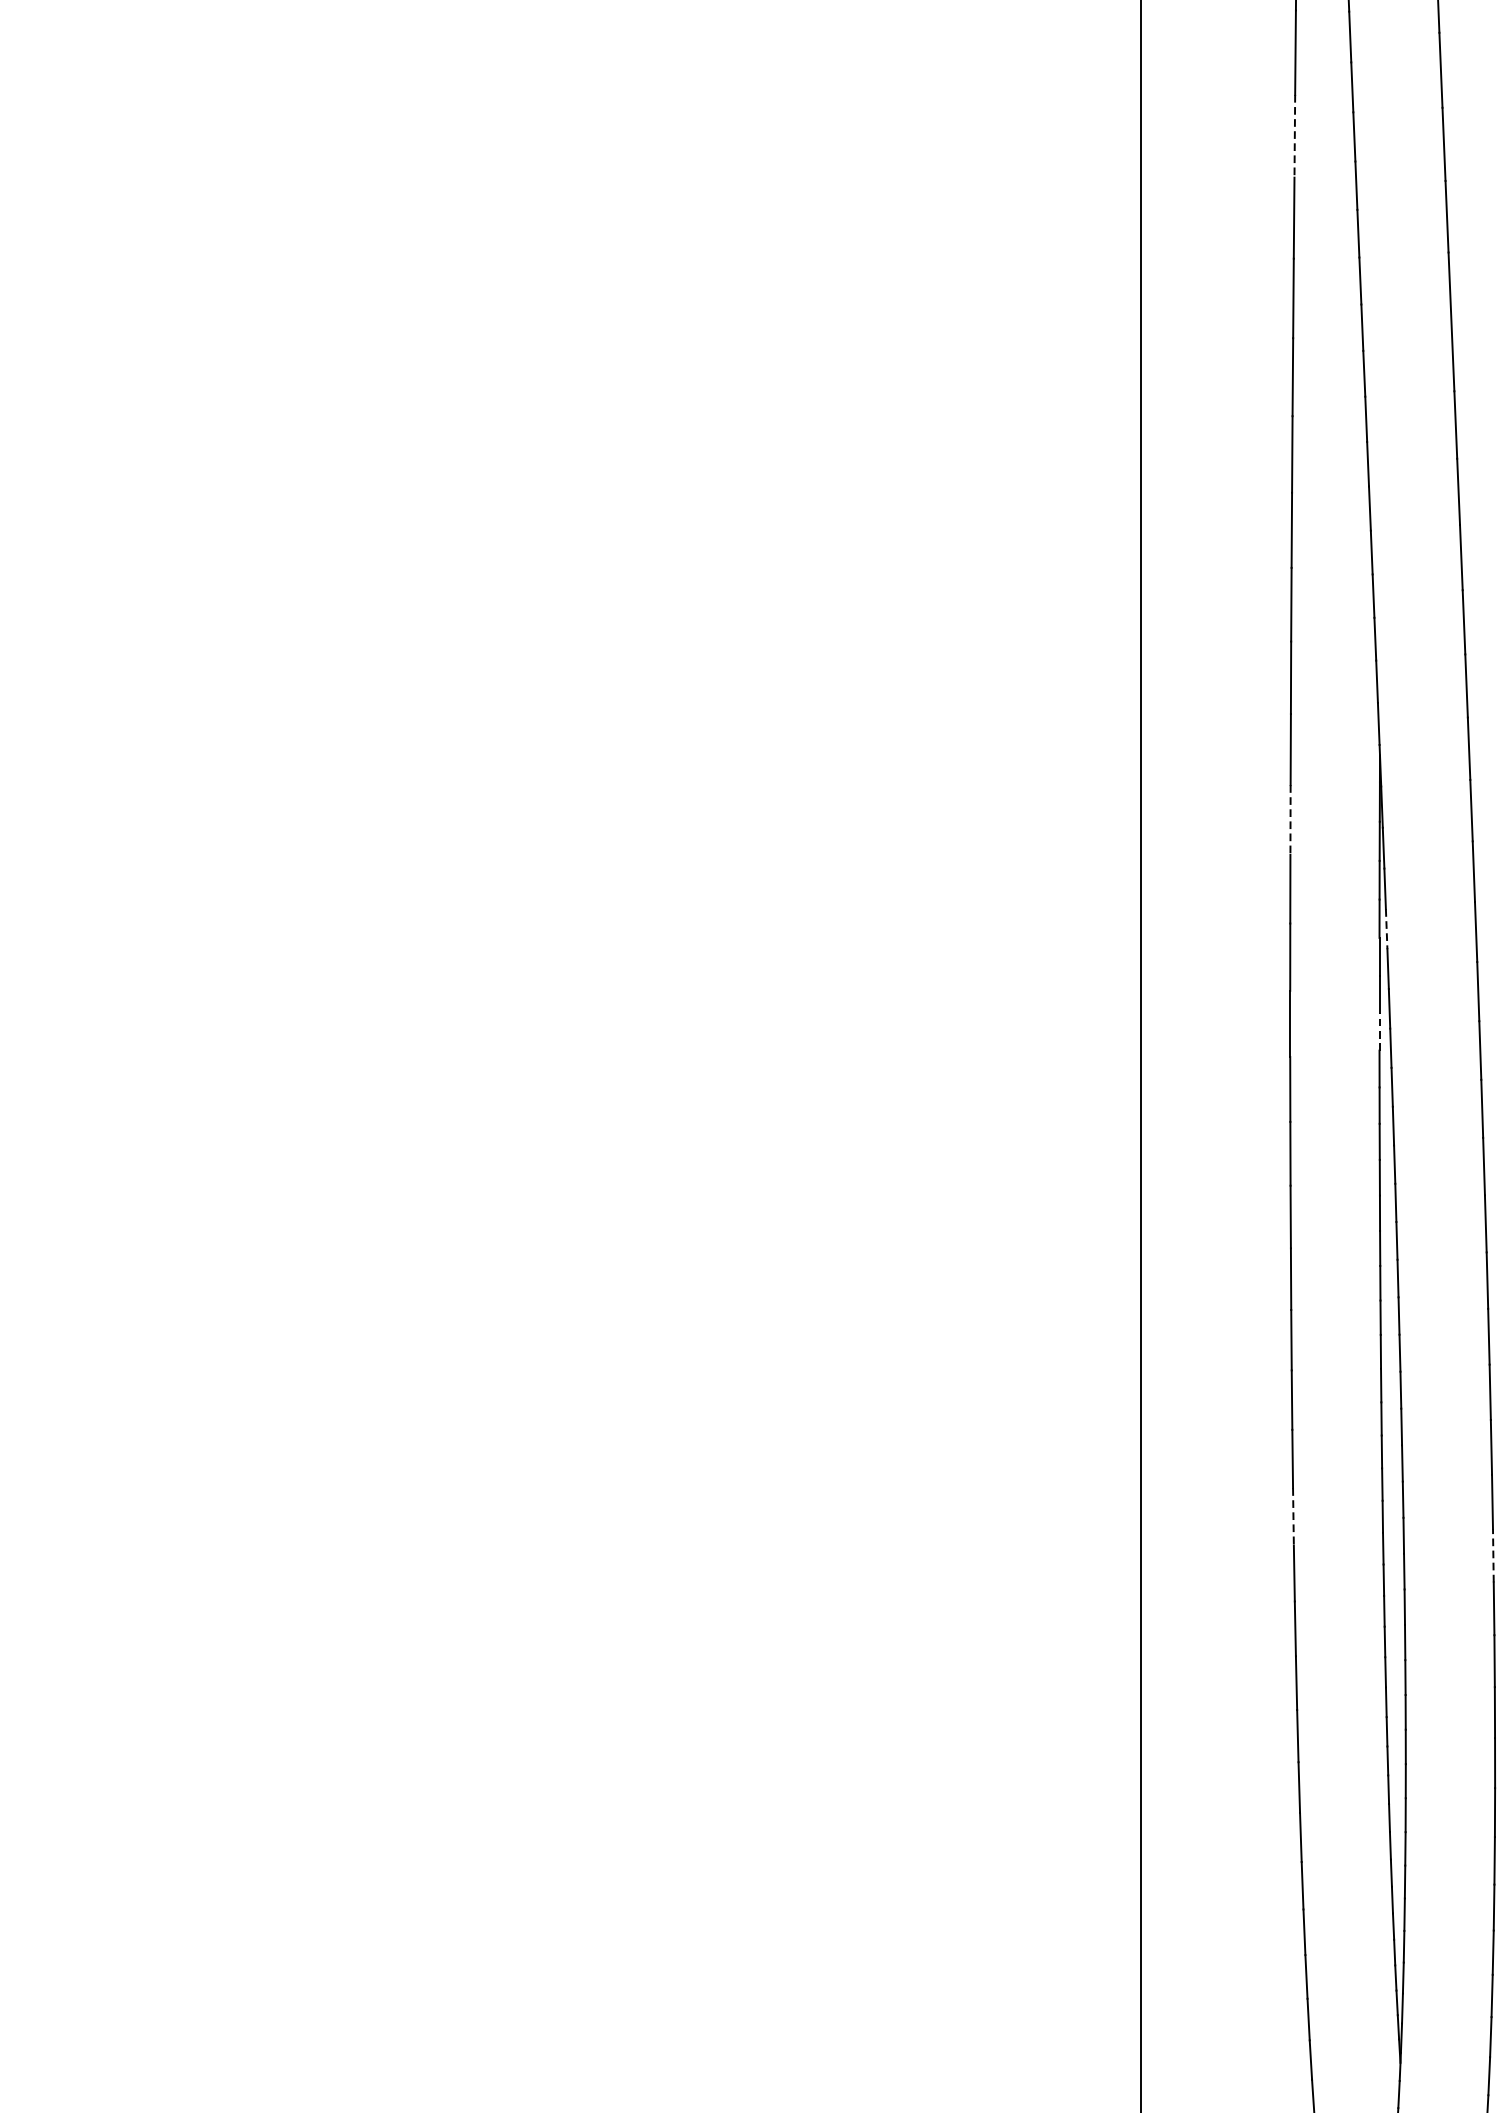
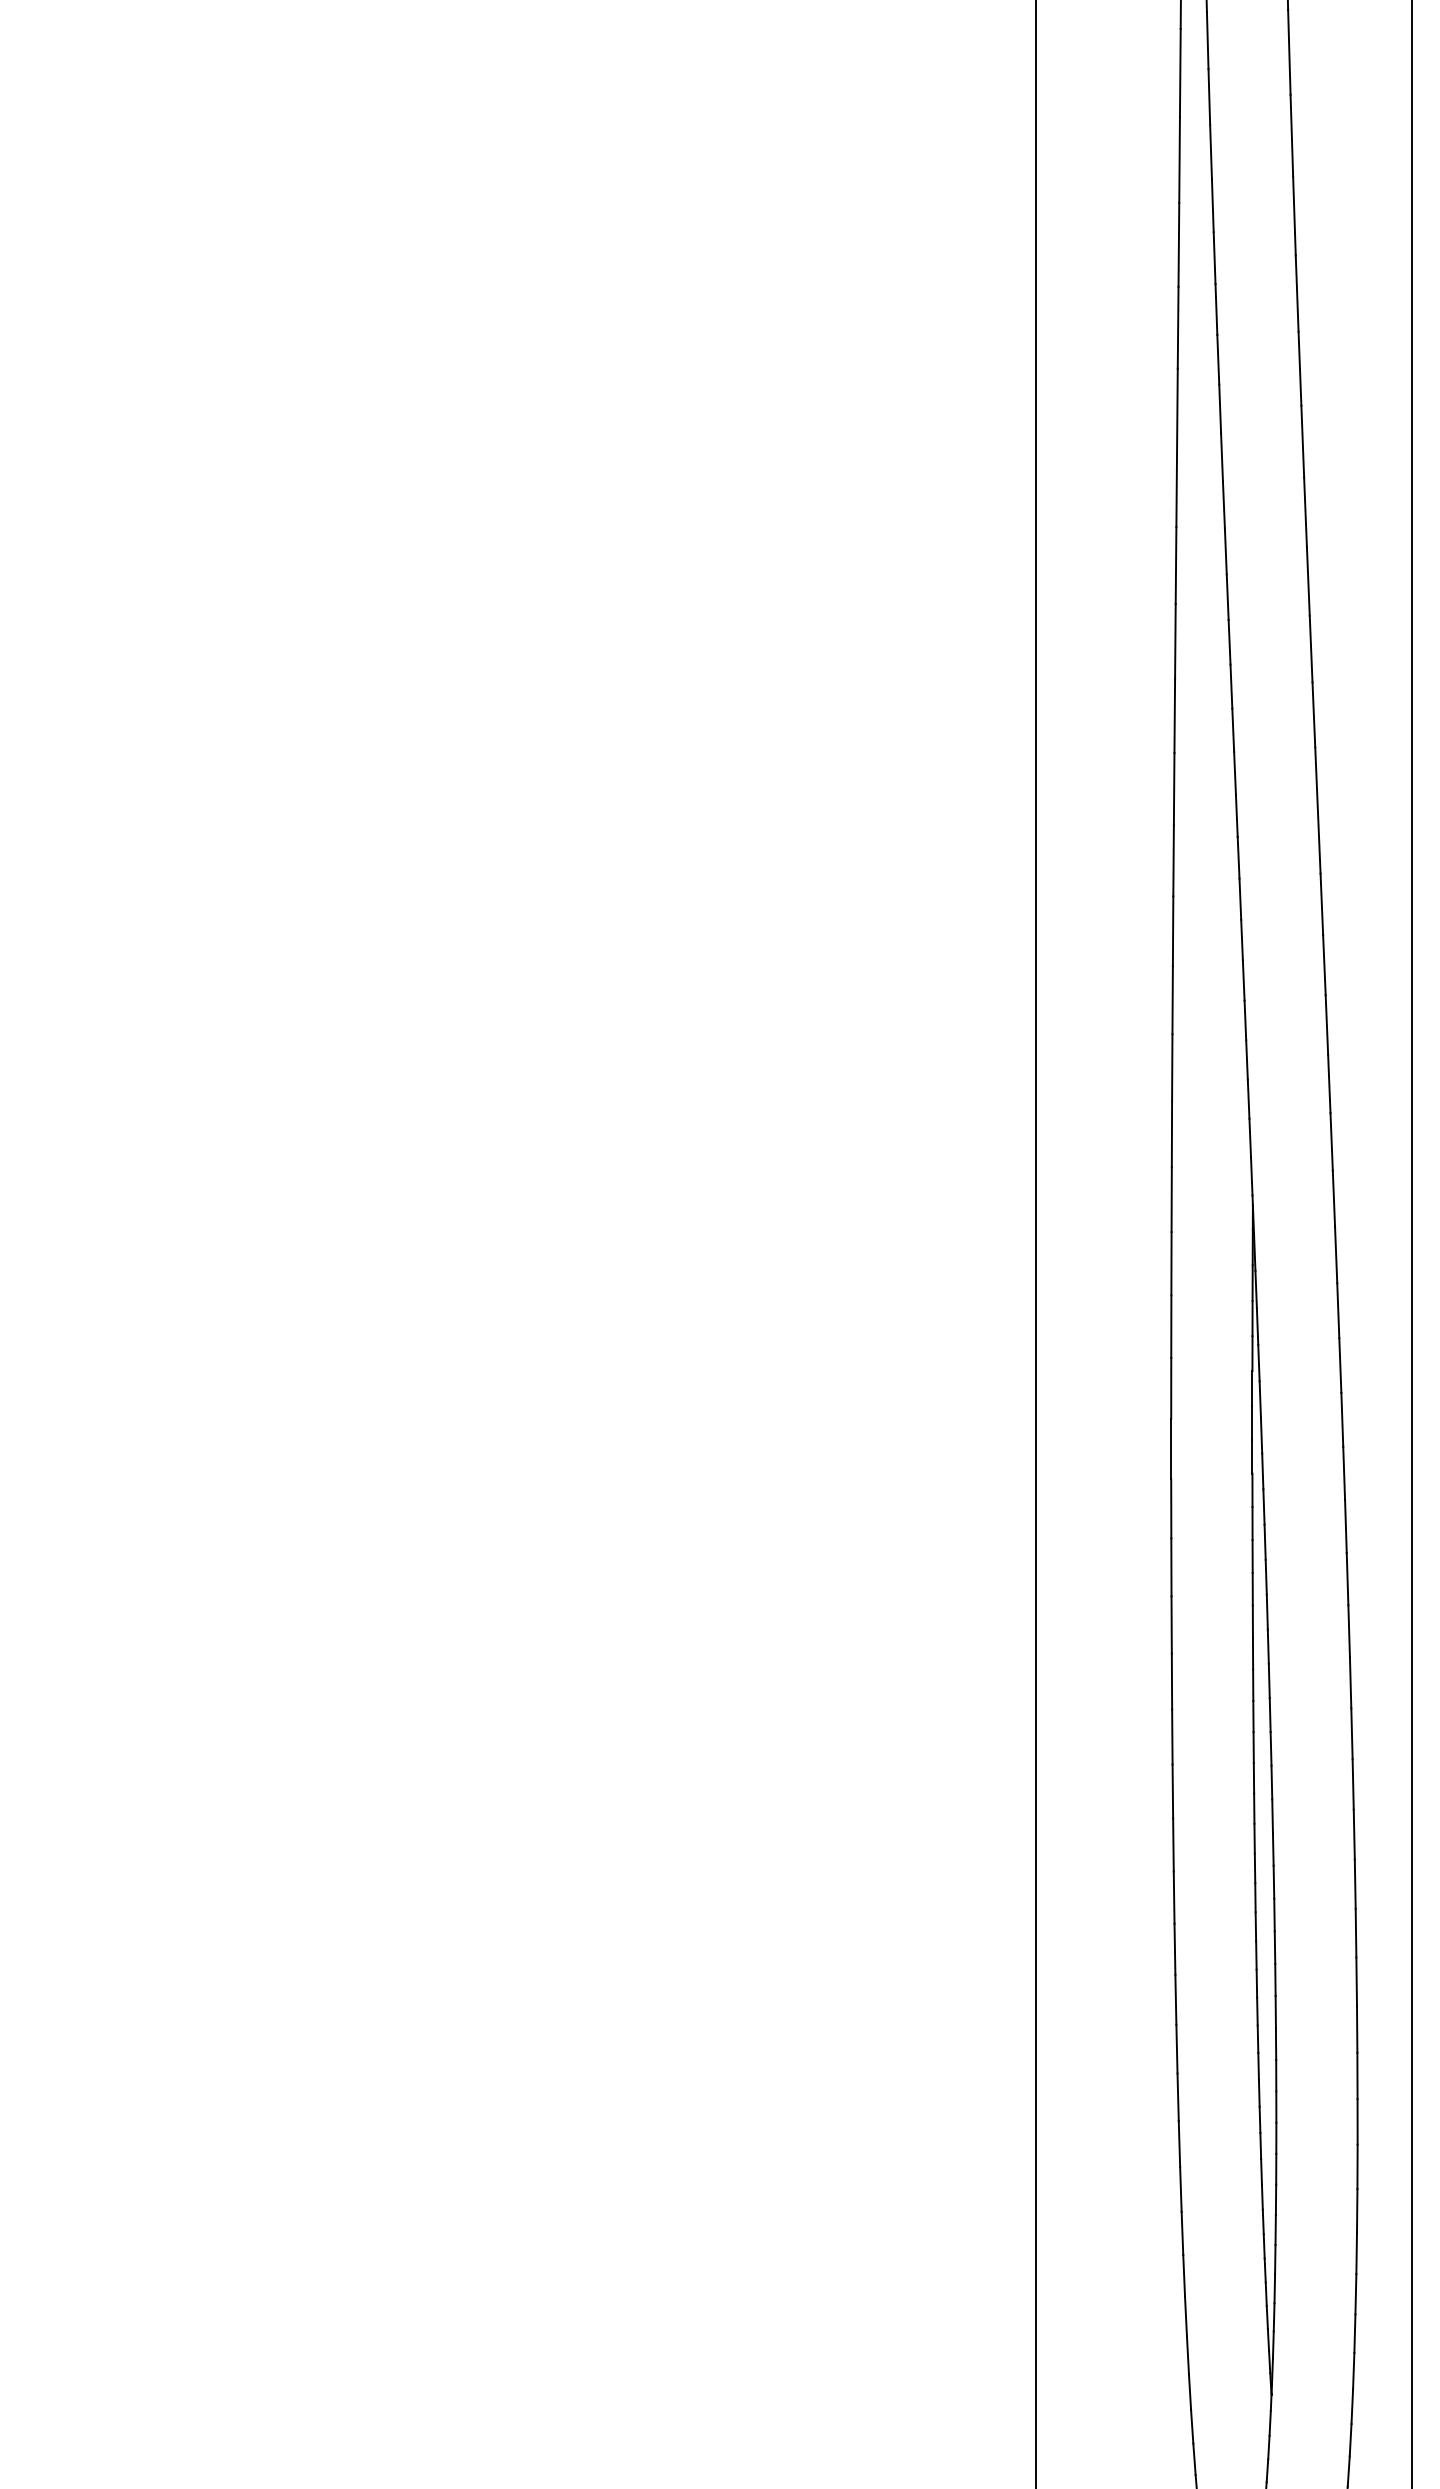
line: (1294, 136) -> (1175, 641), dashed -> solid
line: (1290, 819) -> (1171, 1263), dashed -> solid
line: (1386, 929) -> (1258, 1363), dashed -> solid
line: (1379, 1031) -> (1252, 1456), dashed -> solid
line: (1293, 1517) -> (1174, 1898), dashed -> solid
line: (1493, 1555) -> (1356, 1932), dashed -> solid

